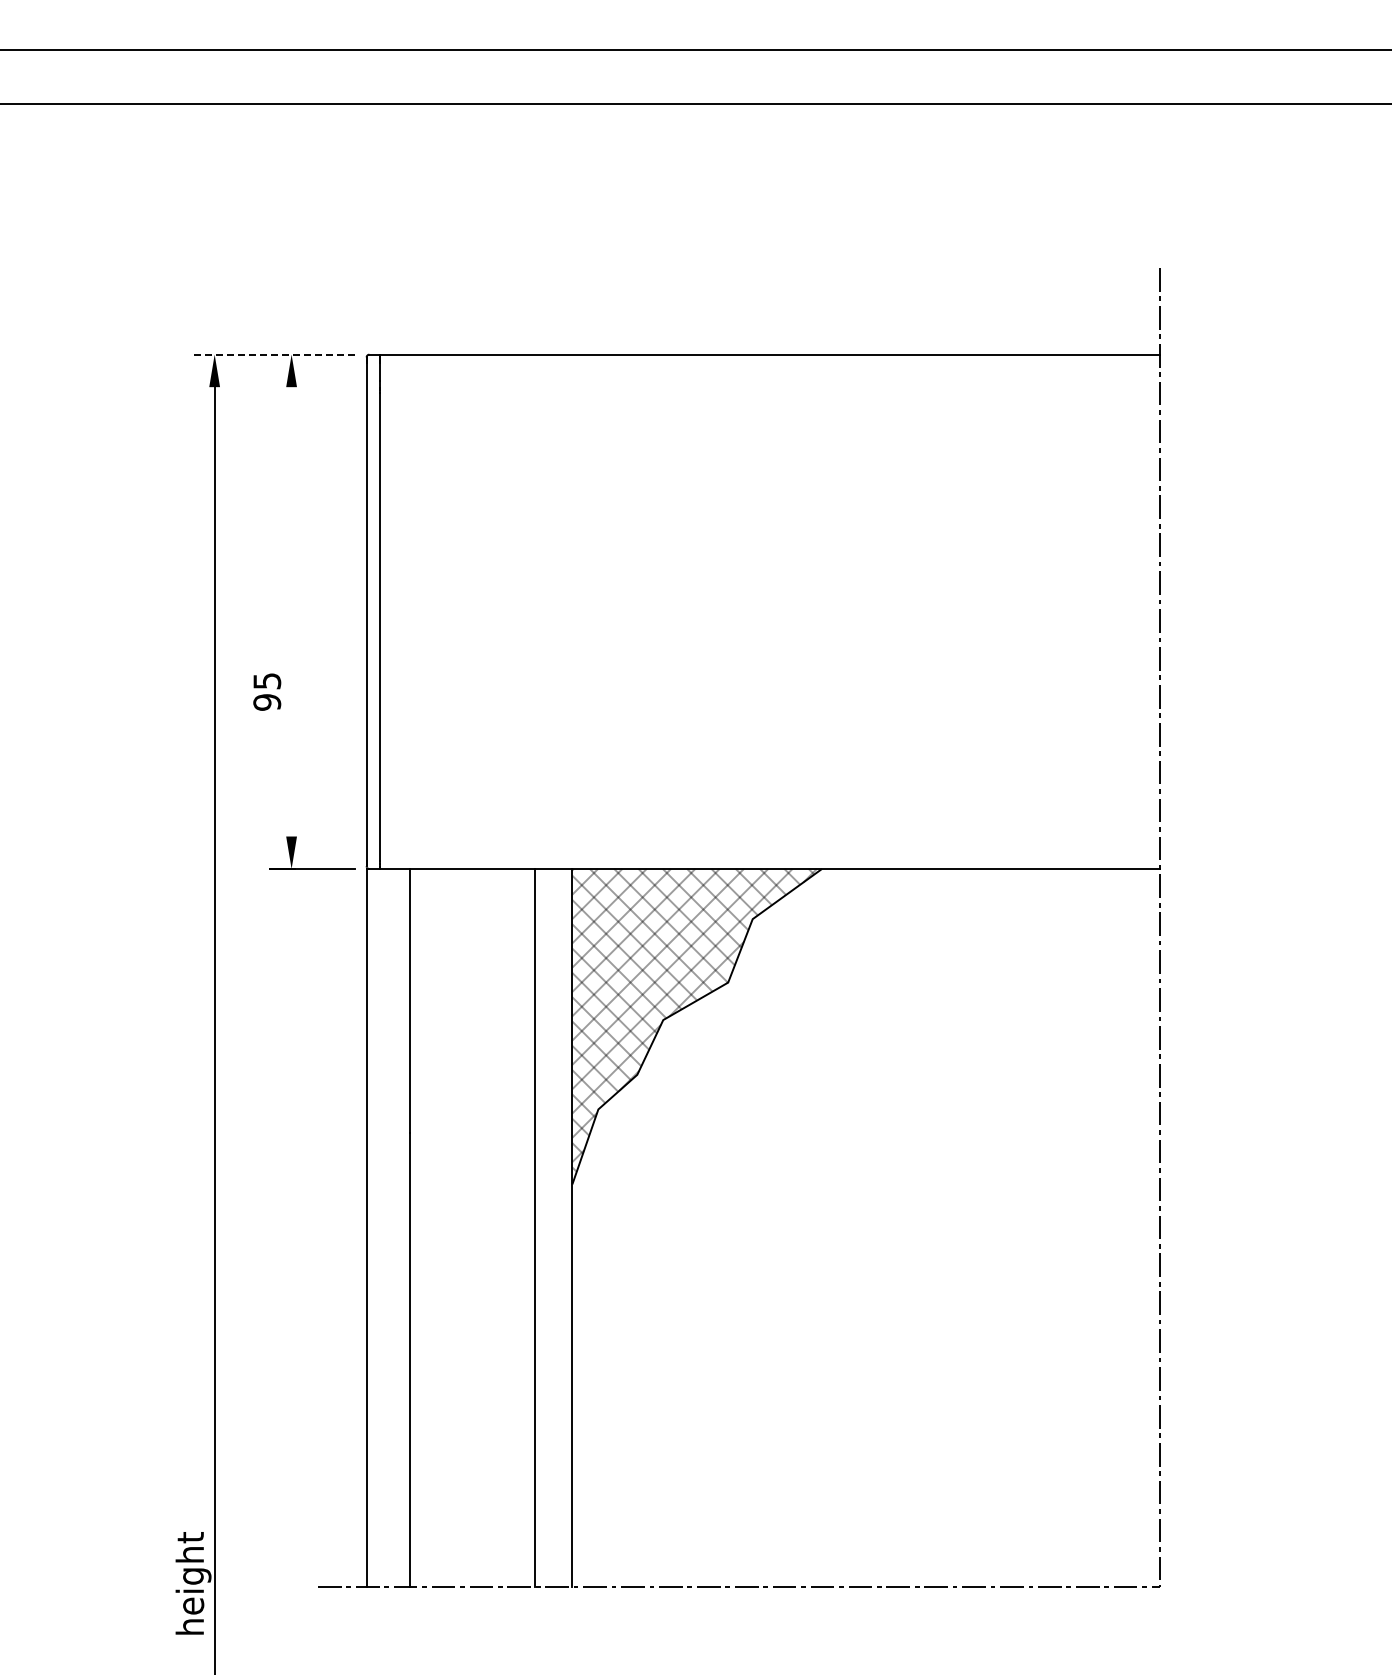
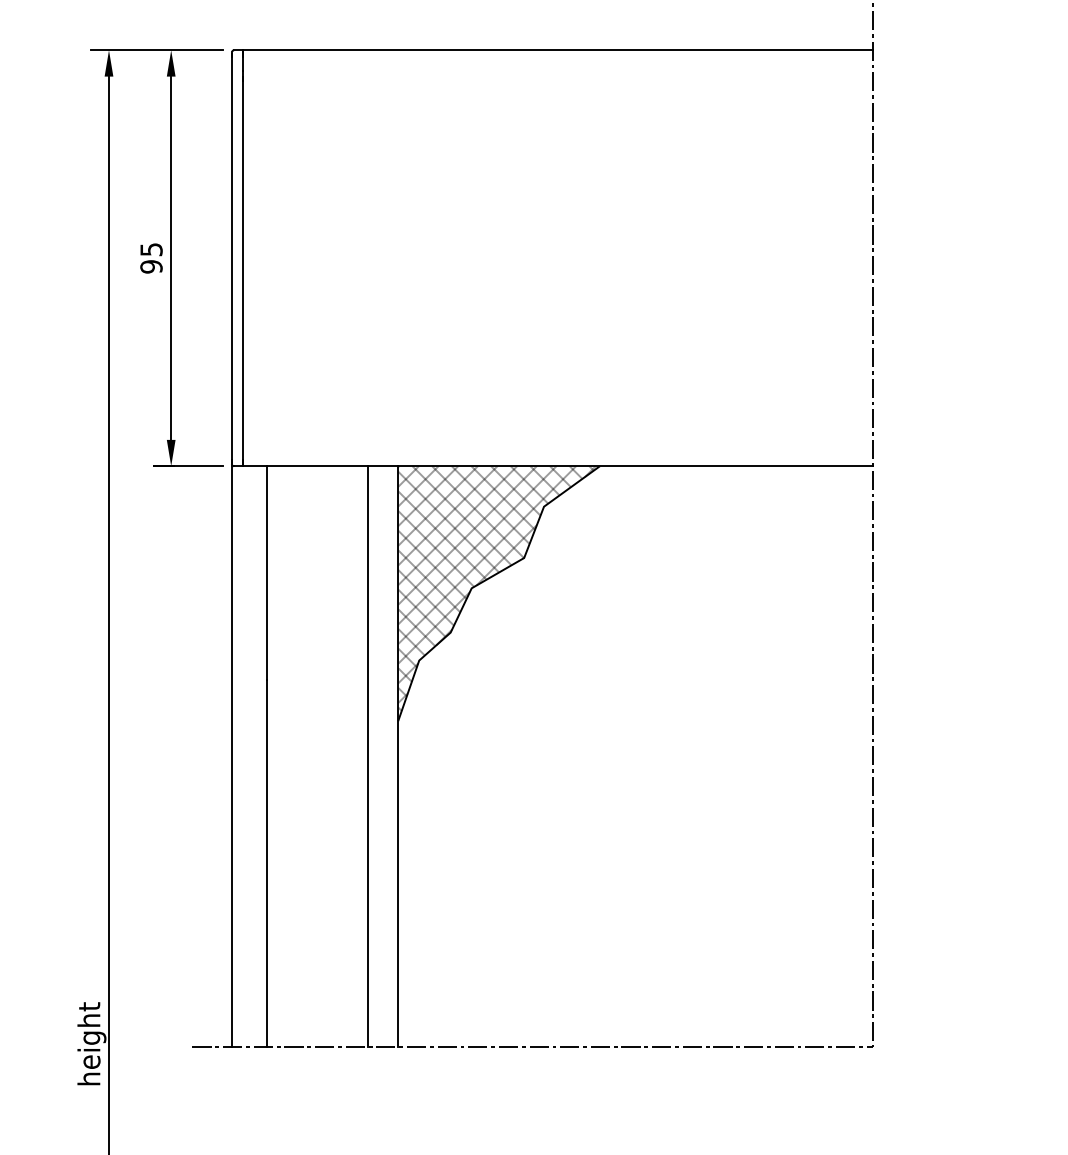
line: (273, 354) -> (156, 50), dashed -> solid
line: (291, 611) -> (171, 257), added
text: (267, 691) -> (151, 257), moved

